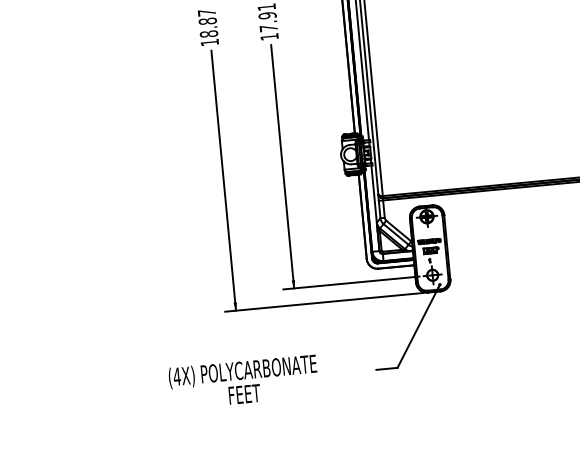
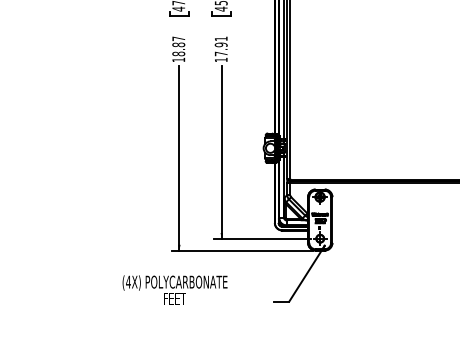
text: (242, 380) -> (174, 289), moved

